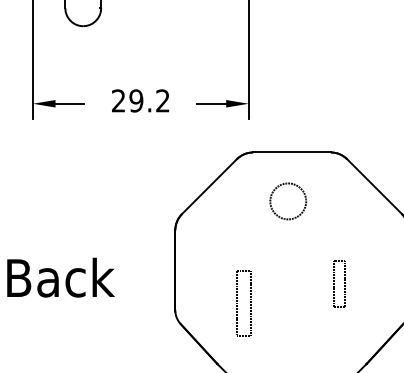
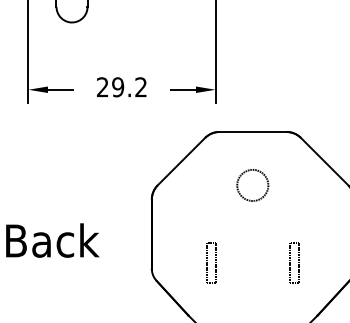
circle: (287, 201) -> (252, 185), moved
part: (339, 283) -> (294, 262), moved
part: (244, 302) -> (211, 262), size x0.71

